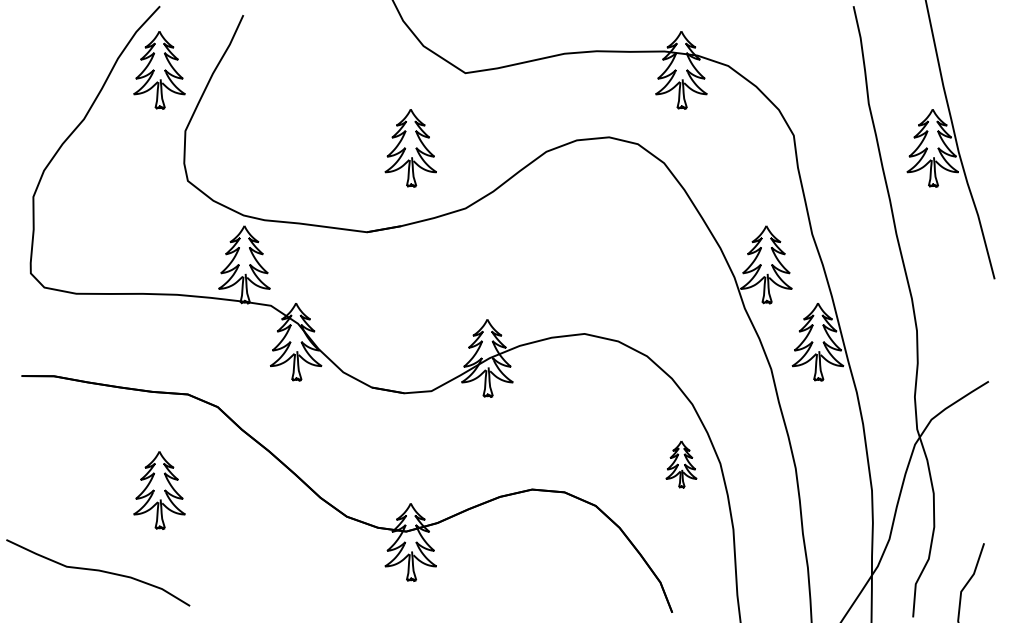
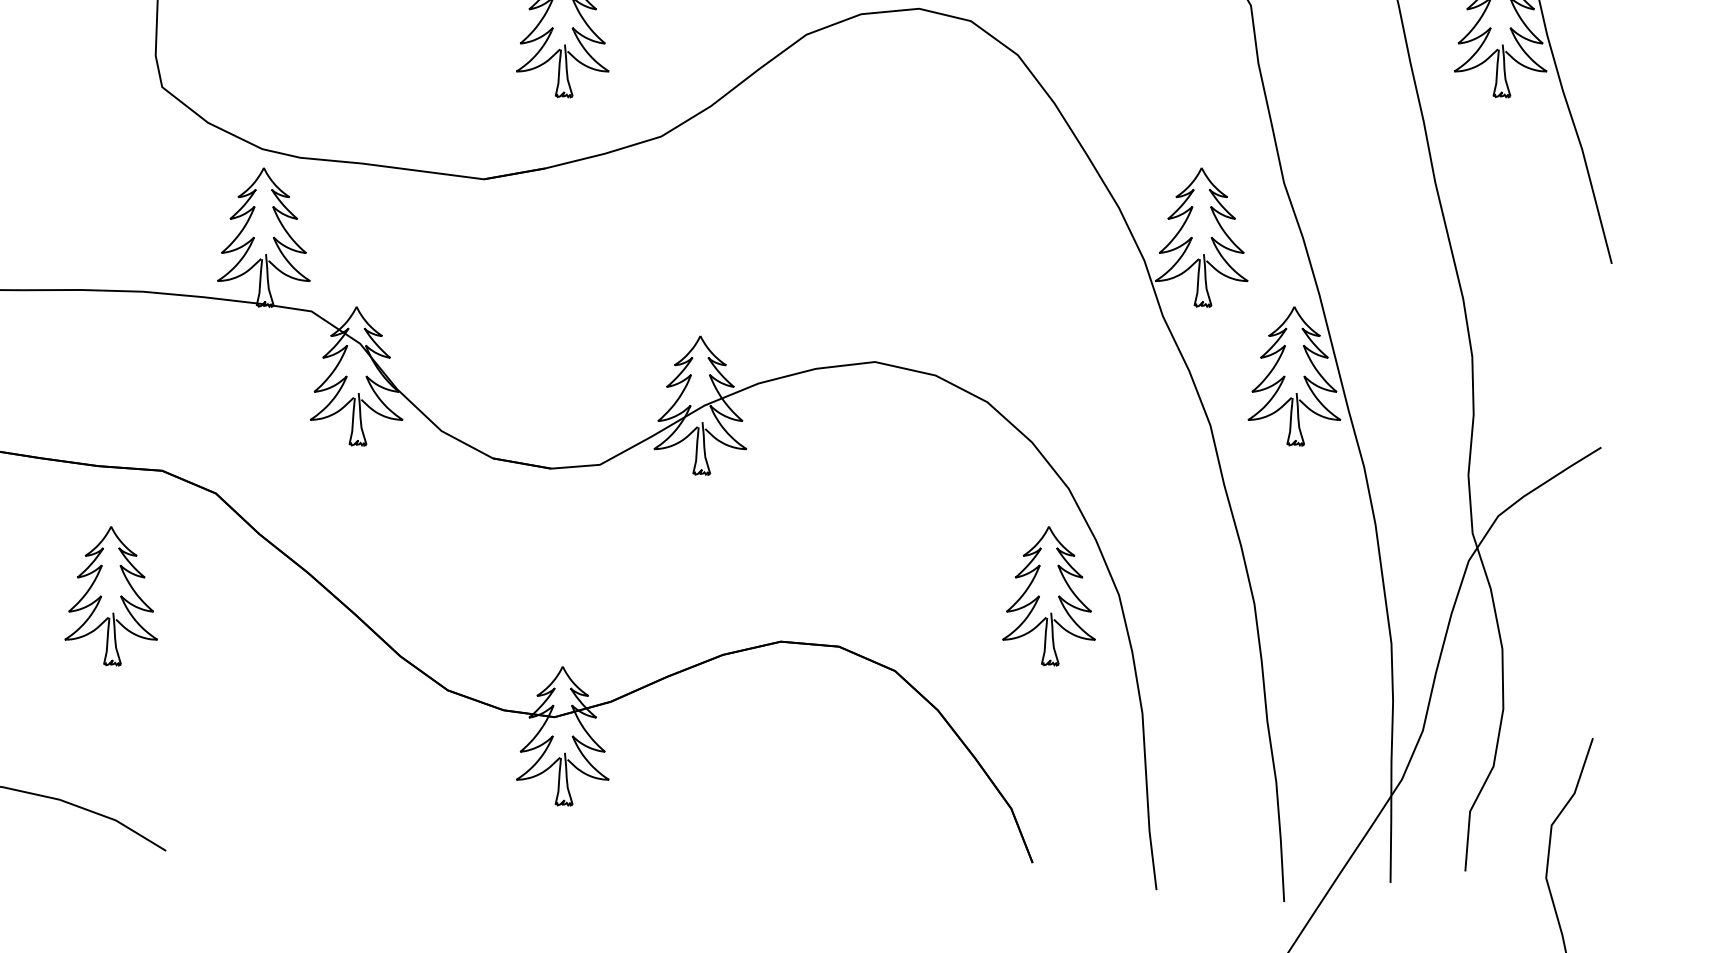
part: (681, 464) -> (1049, 596), size x1.67
part: (159, 490) -> (111, 596), moved

